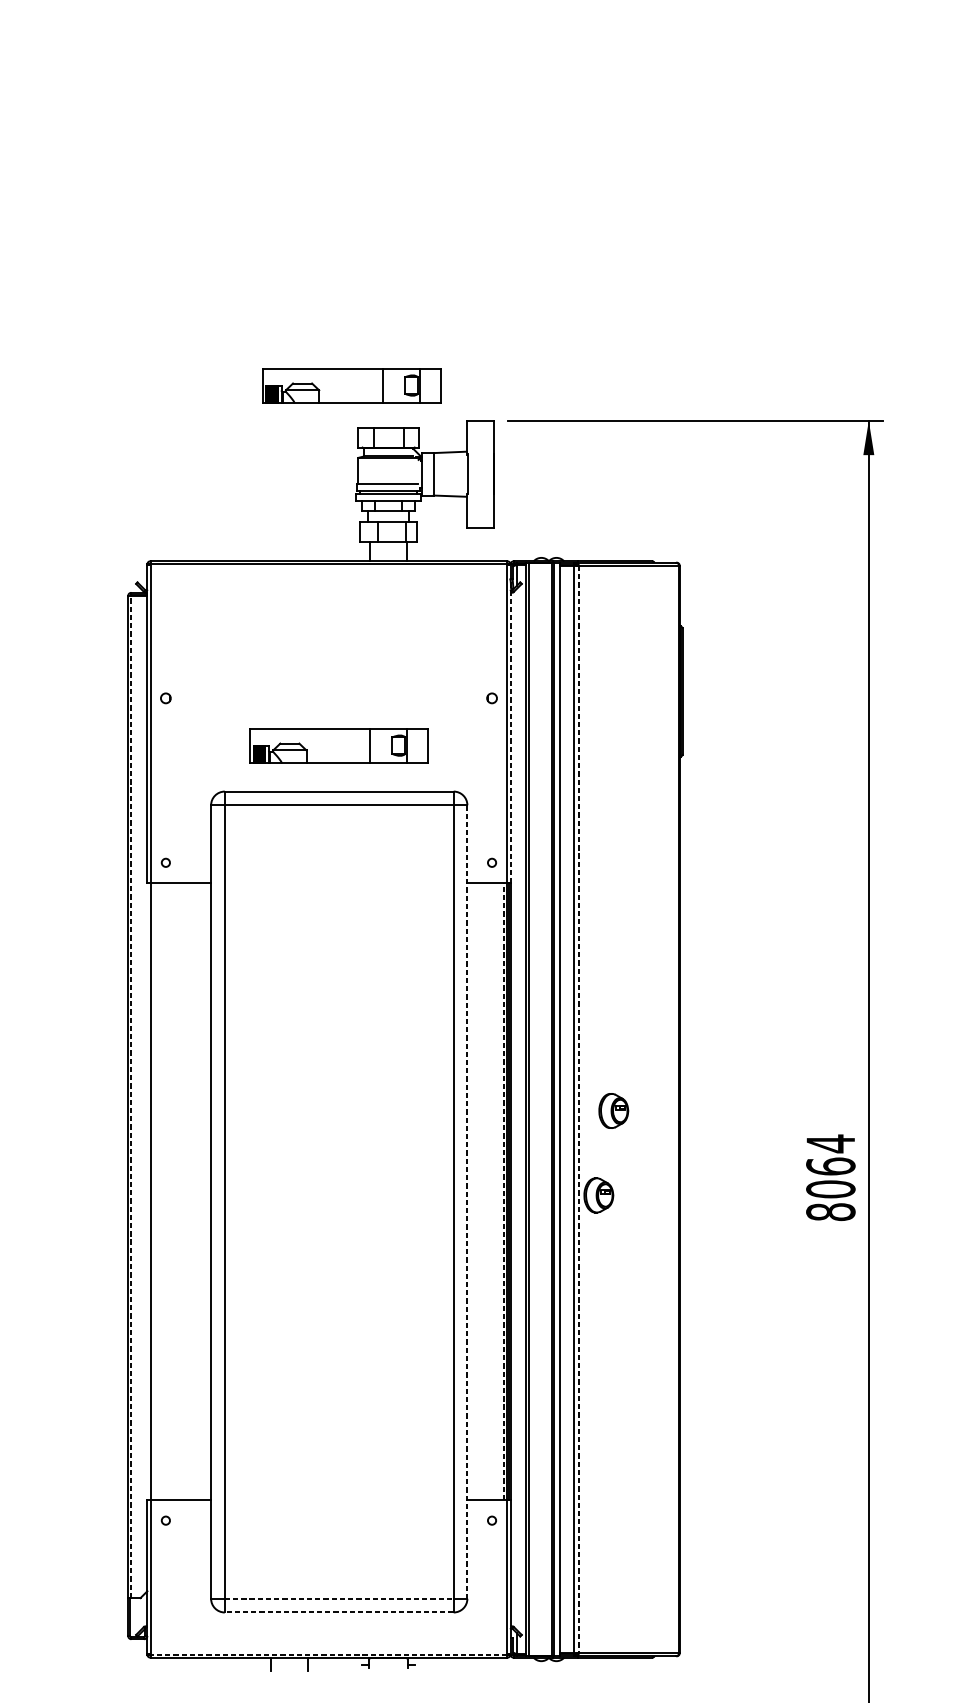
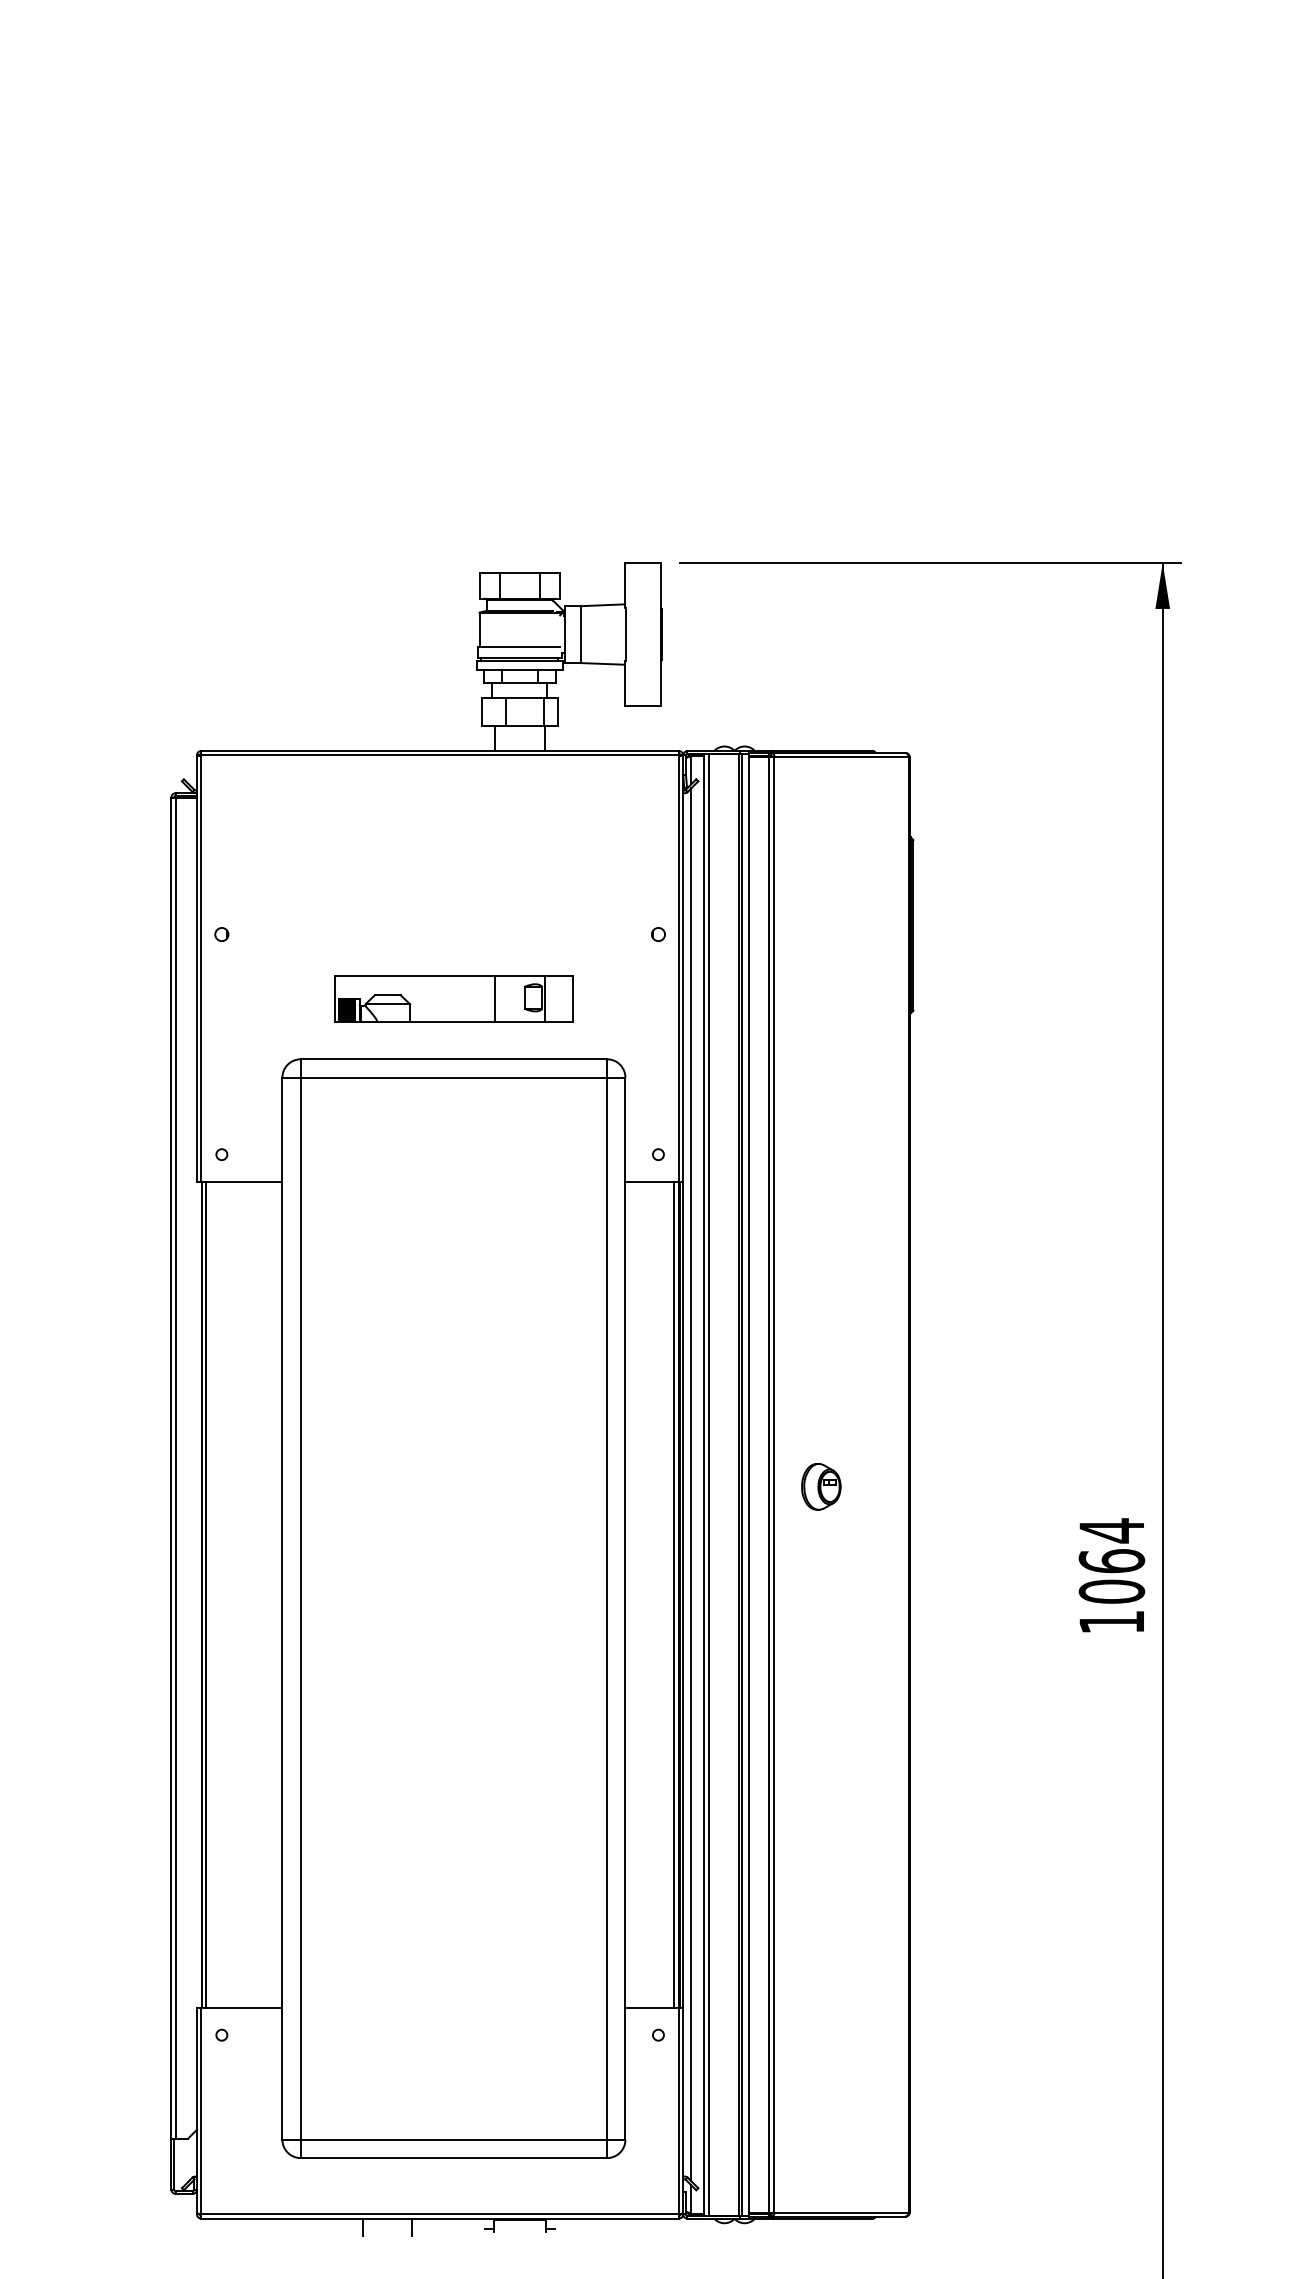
part: (351, 386) -> (470, 516), removed
line: (510, 731) -> (683, 978), dashed -> solid
line: (131, 1097) -> (175, 1468), dashed -> solid
line: (516, 1109) -> (691, 1484), added
line: (578, 1109) -> (774, 1484), dashed -> solid
line: (153, 1191) -> (205, 1594), added
line: (504, 1191) -> (674, 1594), dashed -> solid
part: (598, 1195) -> (801, 1599), removed
line: (467, 1202) -> (625, 1609), dashed -> solid
text: (830, 1212) -> (1111, 1622), 8064 -> 1064
line: (339, 1598) -> (454, 2139), dashed -> solid
line: (338, 1612) -> (453, 2158), dashed -> solid
line: (329, 1654) -> (440, 2214), dashed -> solid

